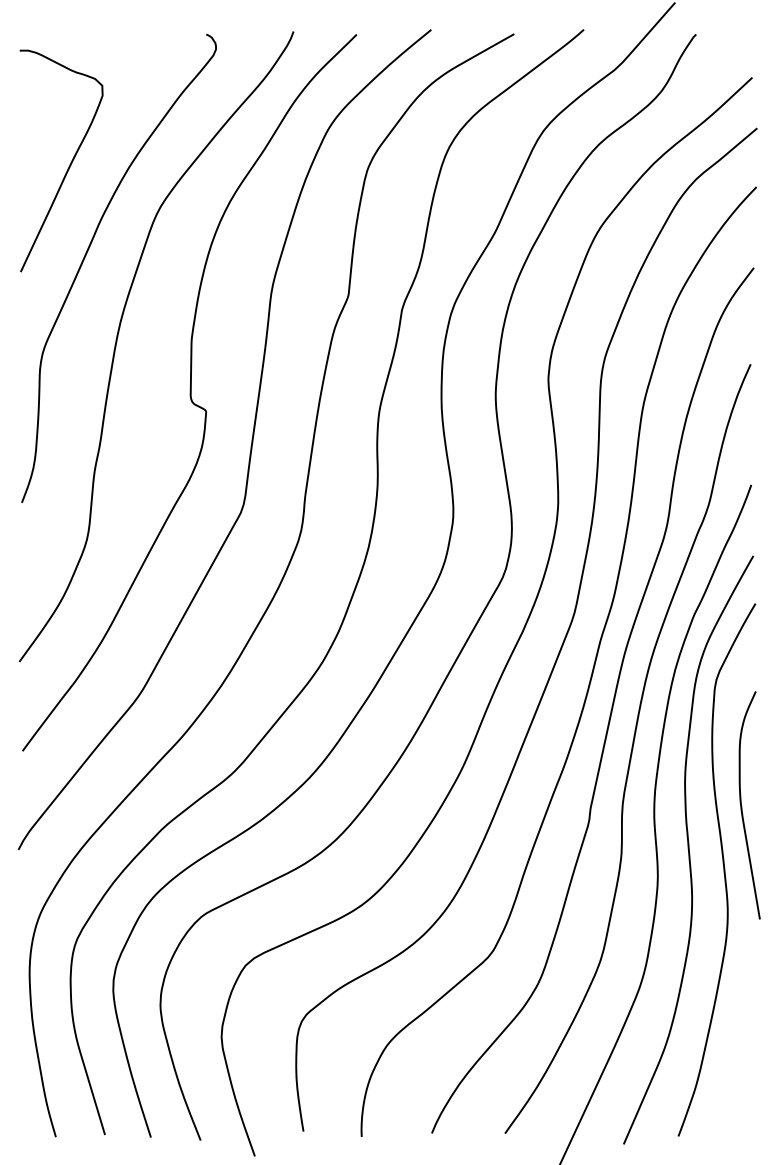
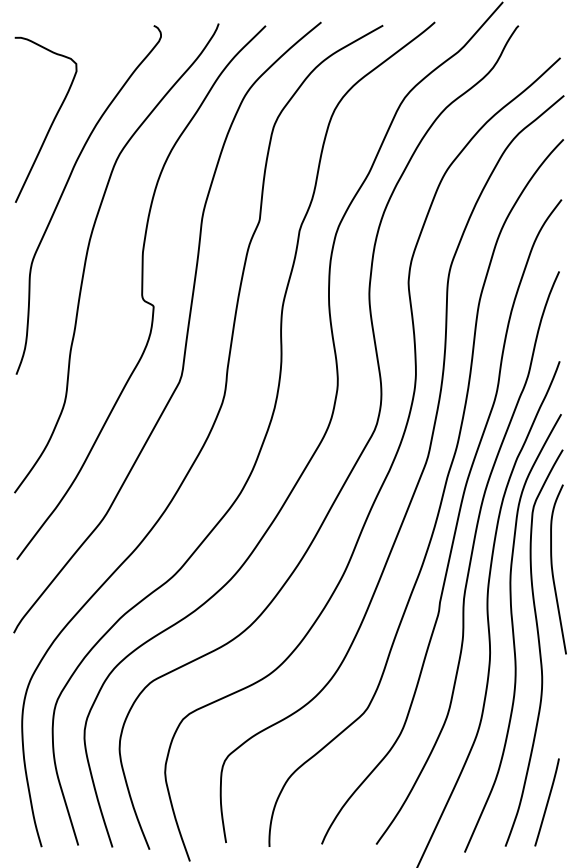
curve: (742, 806) -> (553, 570), moved
line: (734, 1077) -> (547, 802), added

